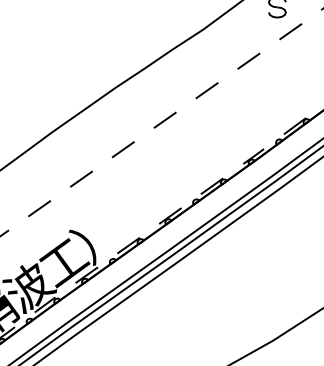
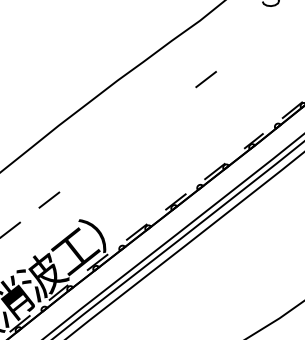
line: (290, 31) -> (284, 19), removed
line: (248, 60) -> (244, 48), removed
line: (164, 119) -> (166, 109), removed
line: (122, 149) -> (126, 139), removed
line: (81, 178) -> (88, 169), removed

